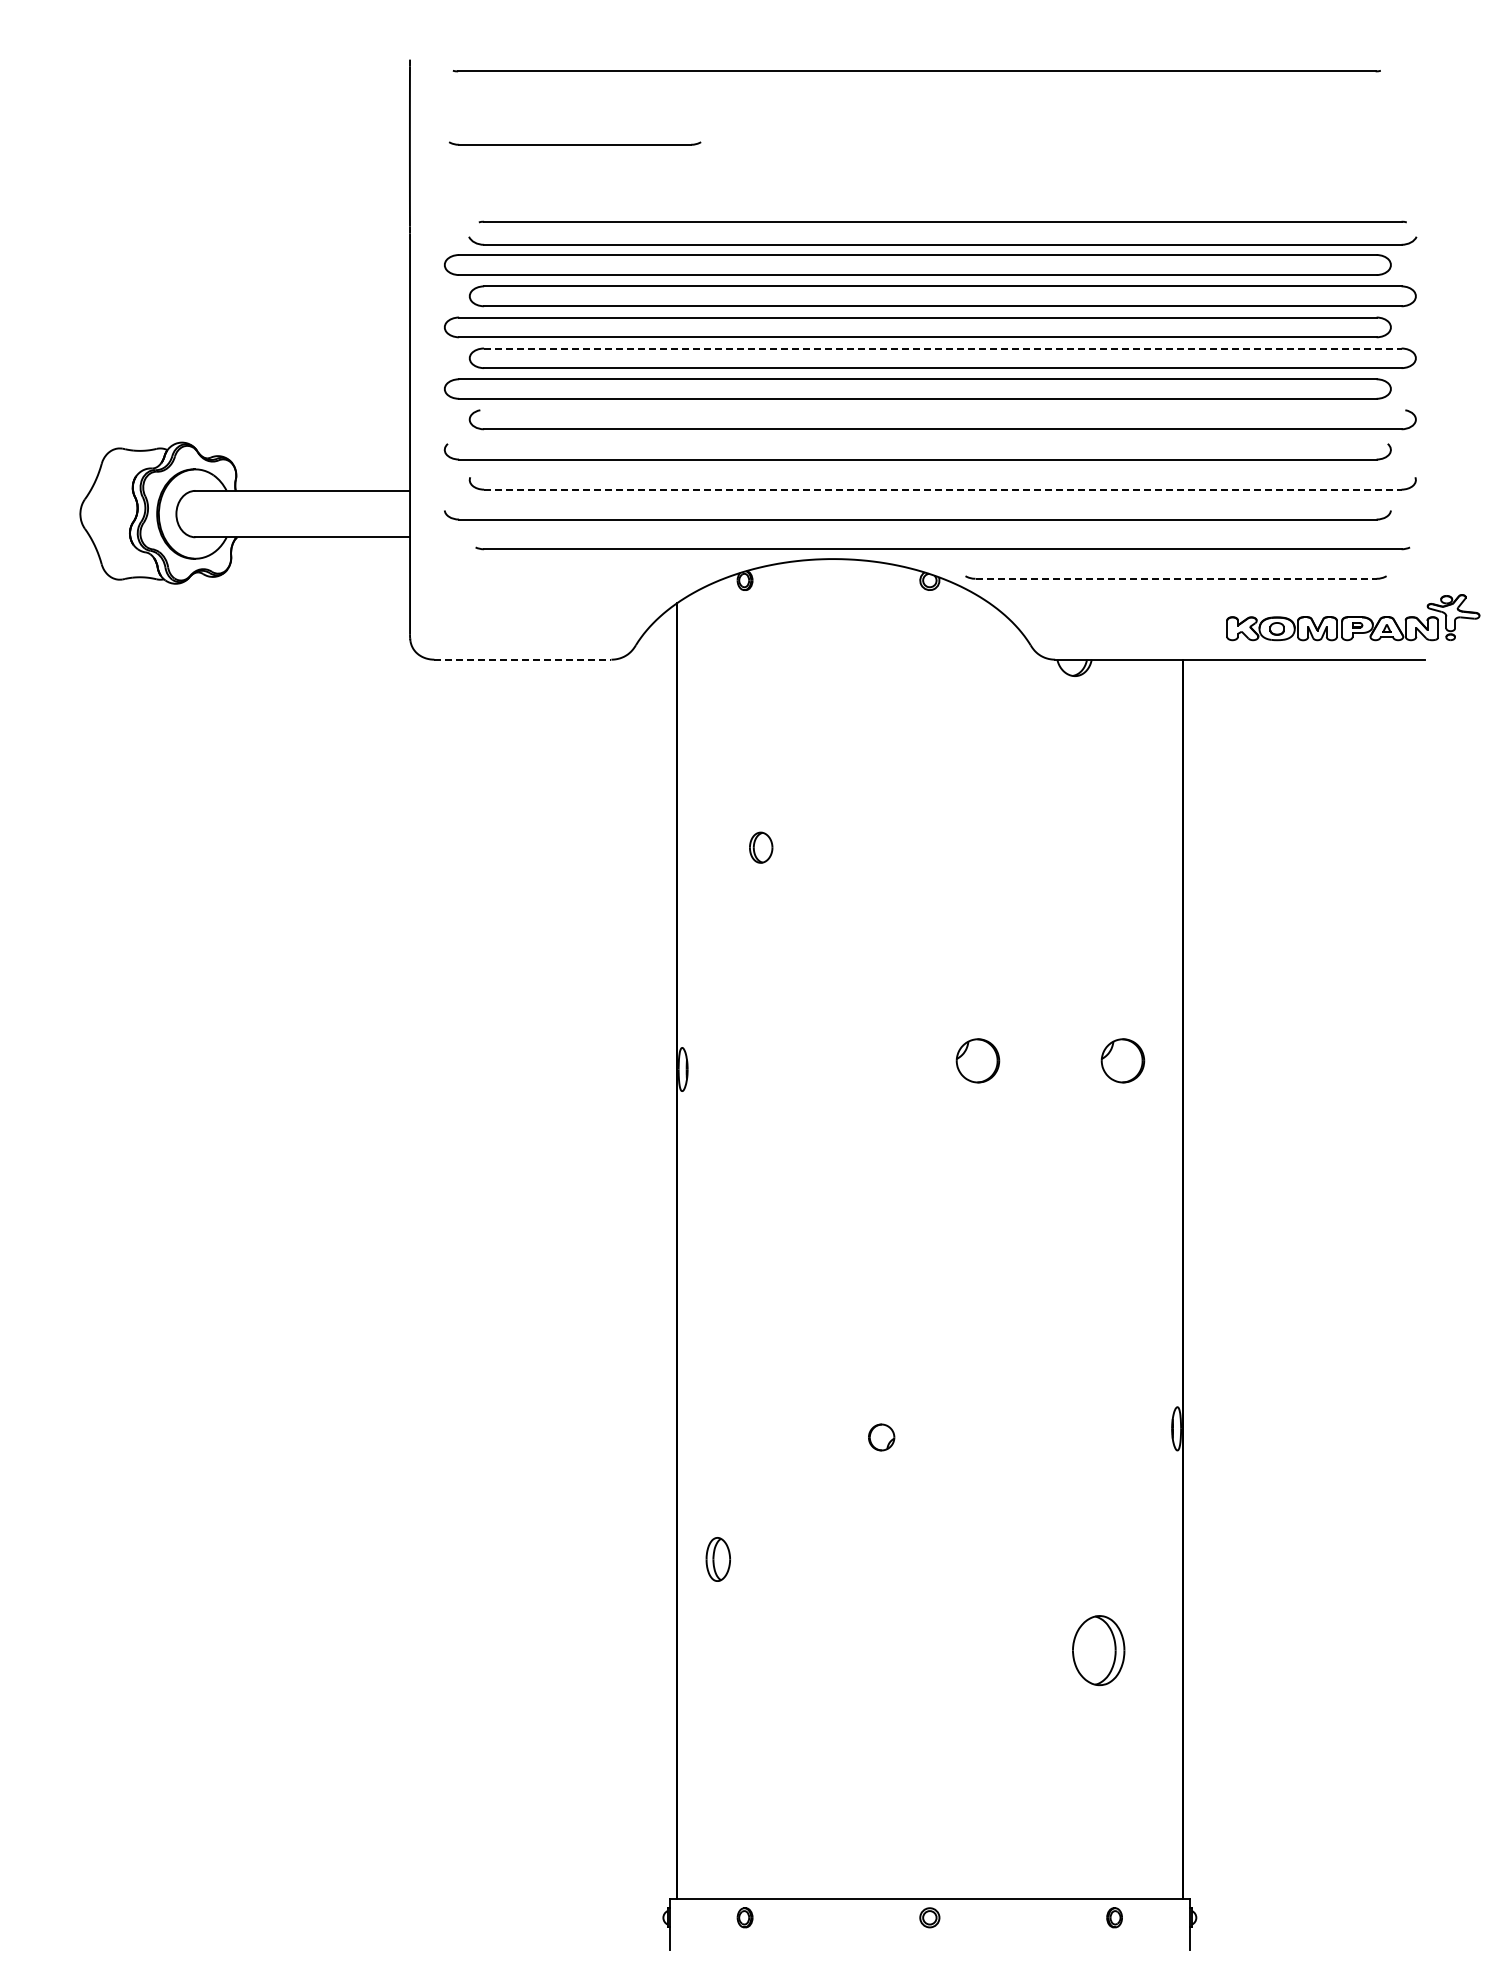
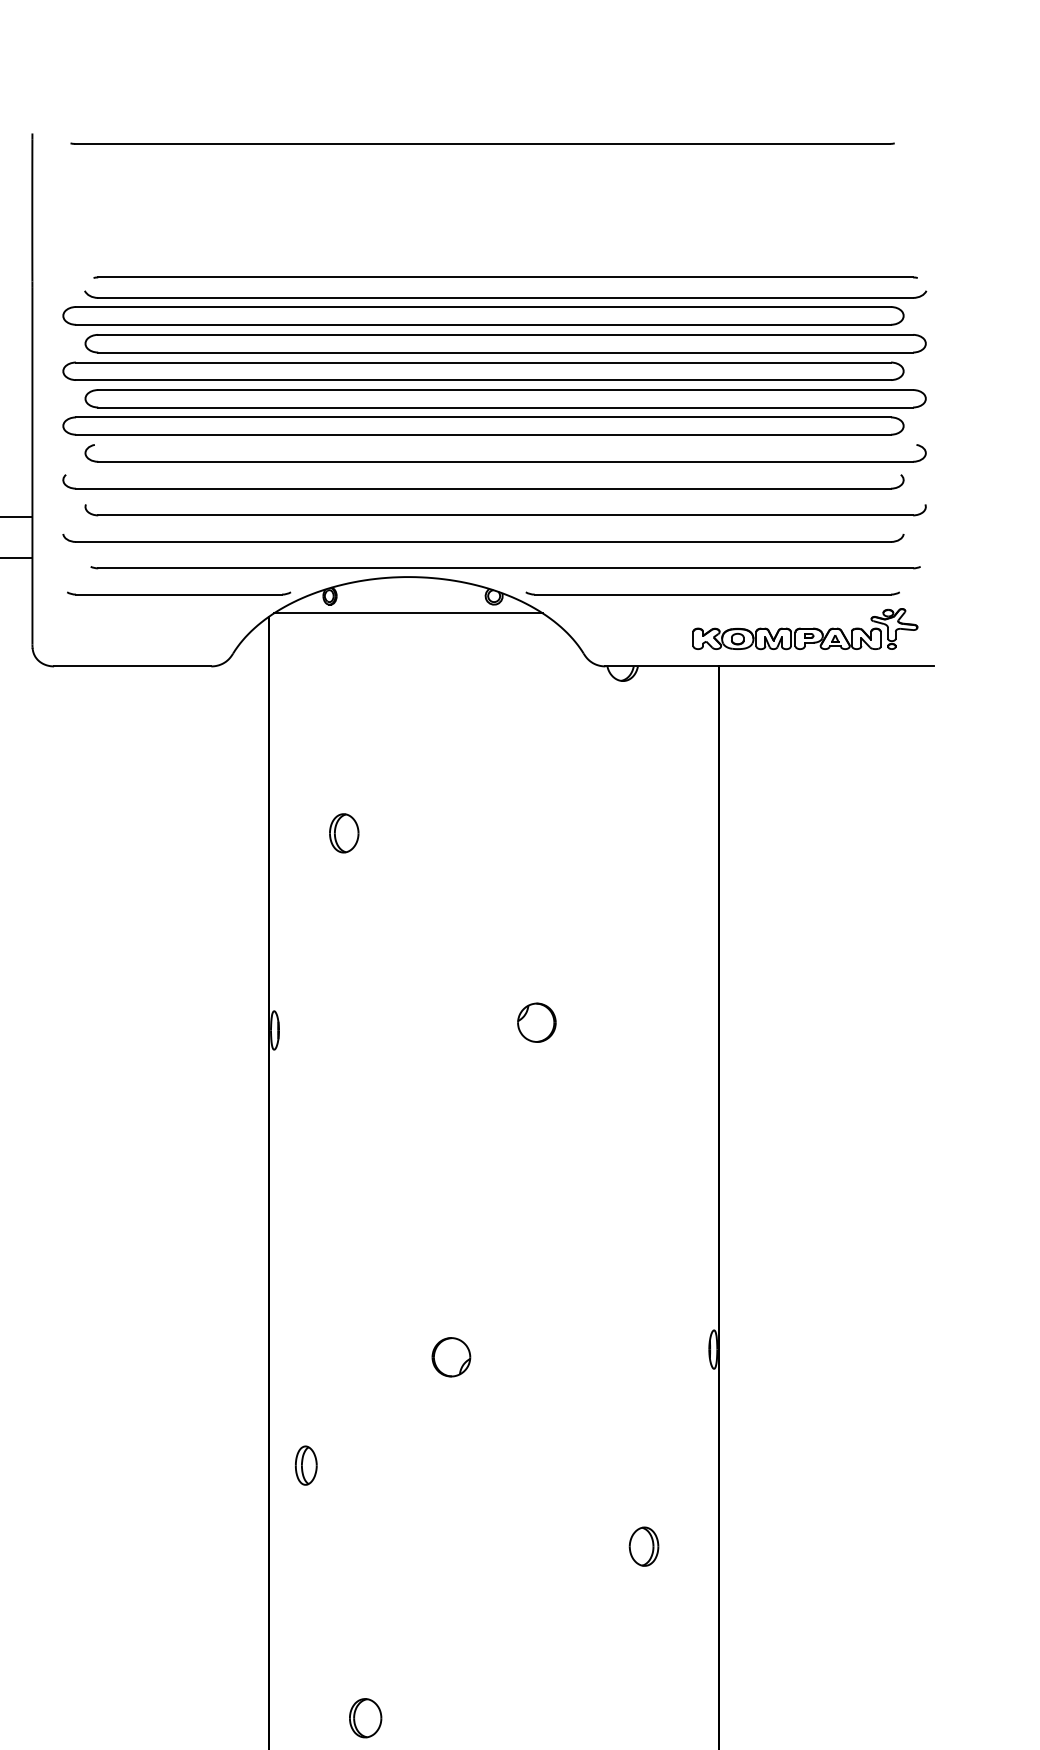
part: (574, 143) -> (178, 593), moved
line: (942, 348) -> (505, 390), dashed -> solid
line: (942, 489) -> (505, 515), dashed -> solid
line: (1176, 578) -> (713, 594), dashed -> solid
line: (833, 599) -> (408, 612), added
part: (1353, 617) -> (805, 628), moved
line: (522, 659) -> (132, 666), dashed -> solid
part: (761, 847) -> (344, 833), size x1.43
part: (1122, 1060) -> (665, 1022), removed
part: (881, 1437) -> (451, 1357), size x1.67
part: (1098, 1650) -> (643, 1546), size x0.62
part: (784, 1843) -> (365, 1717), added

